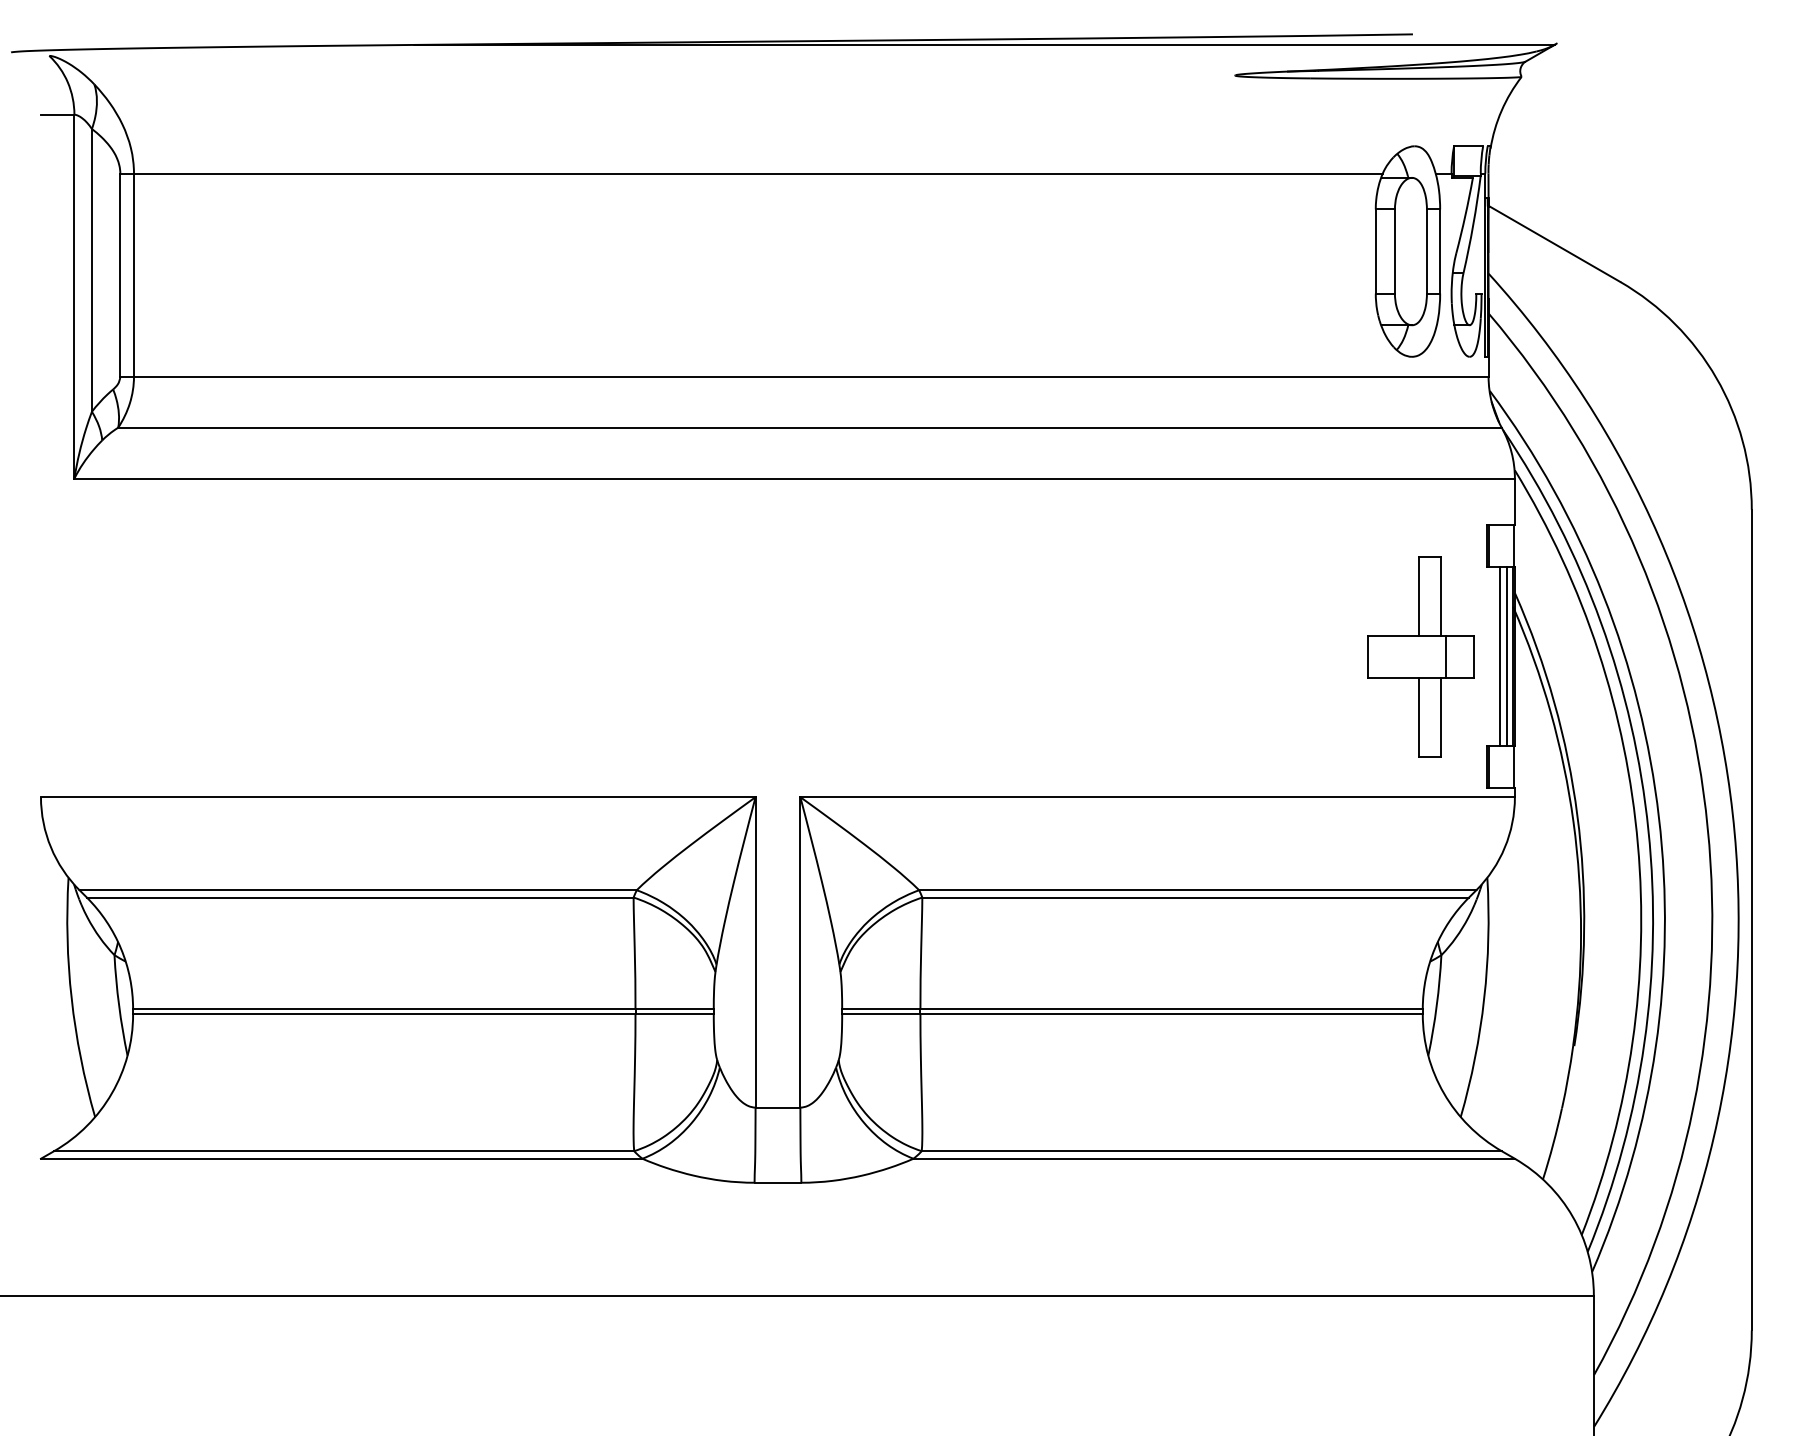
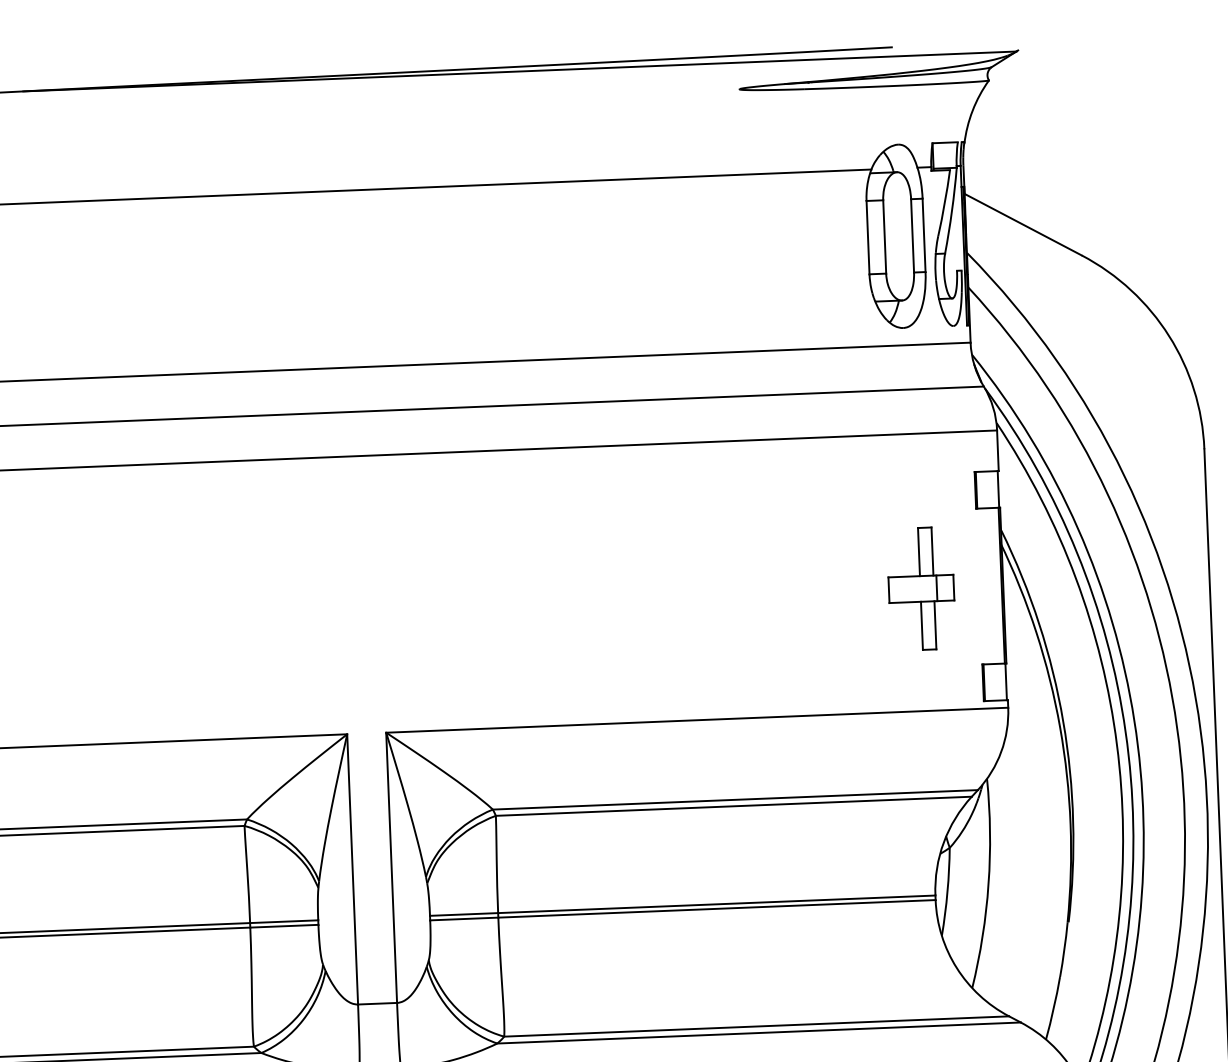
part: (1420, 656) -> (921, 588), size x0.7
line: (1500, 656) -> (990, 585), removed
line: (1507, 656) -> (996, 585), removed

